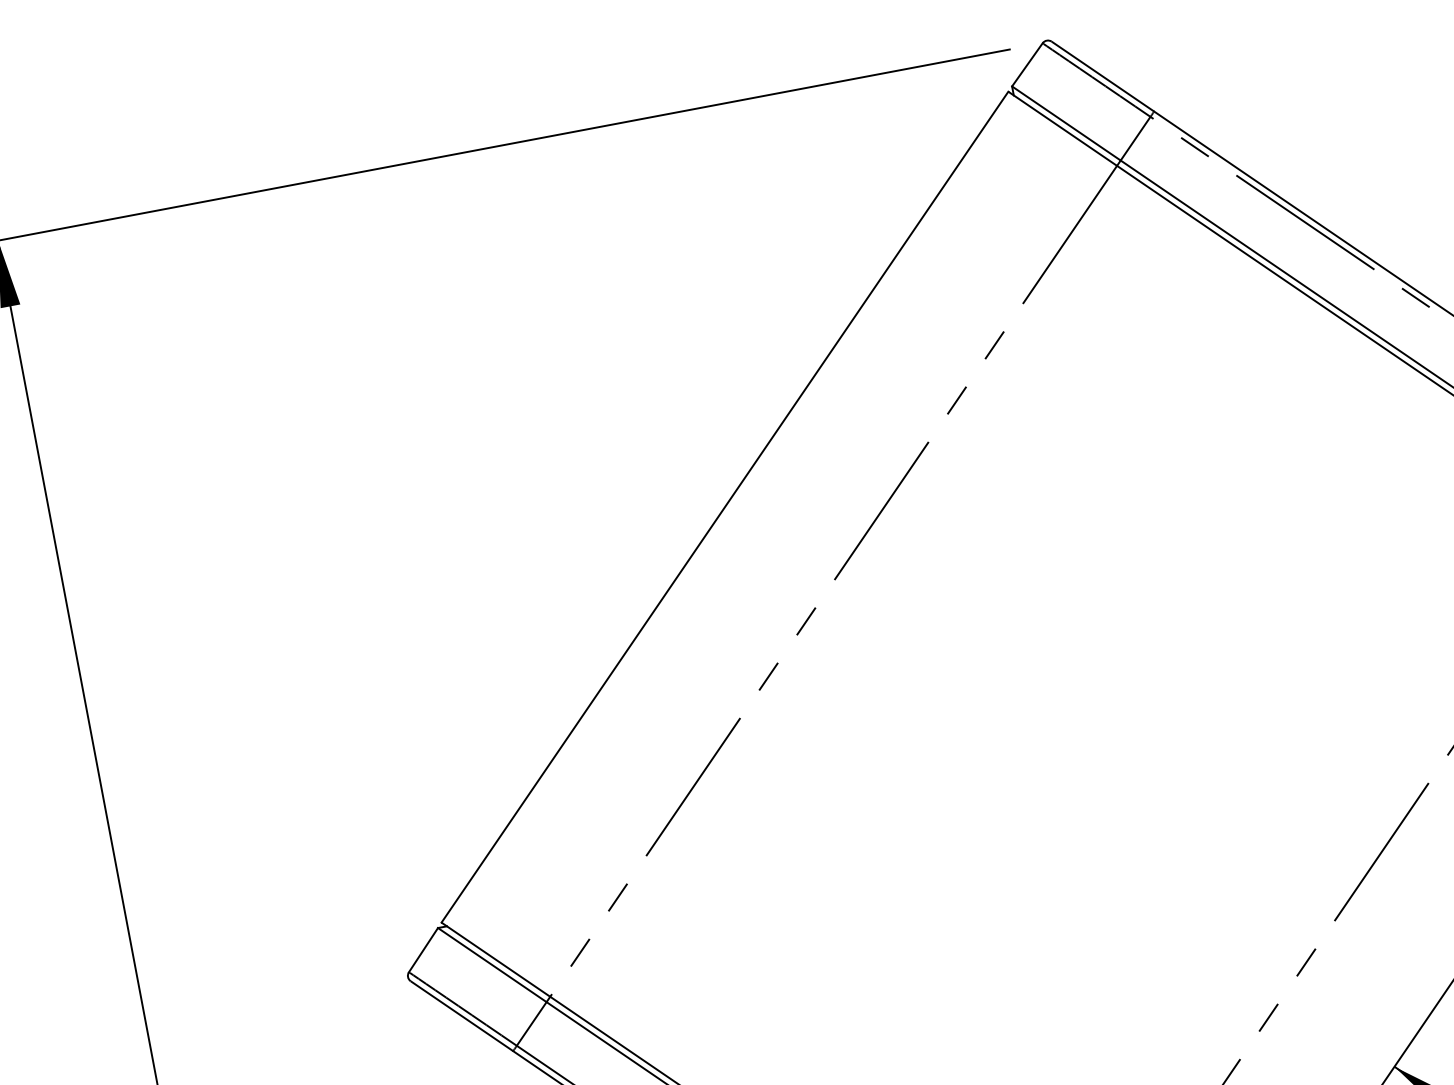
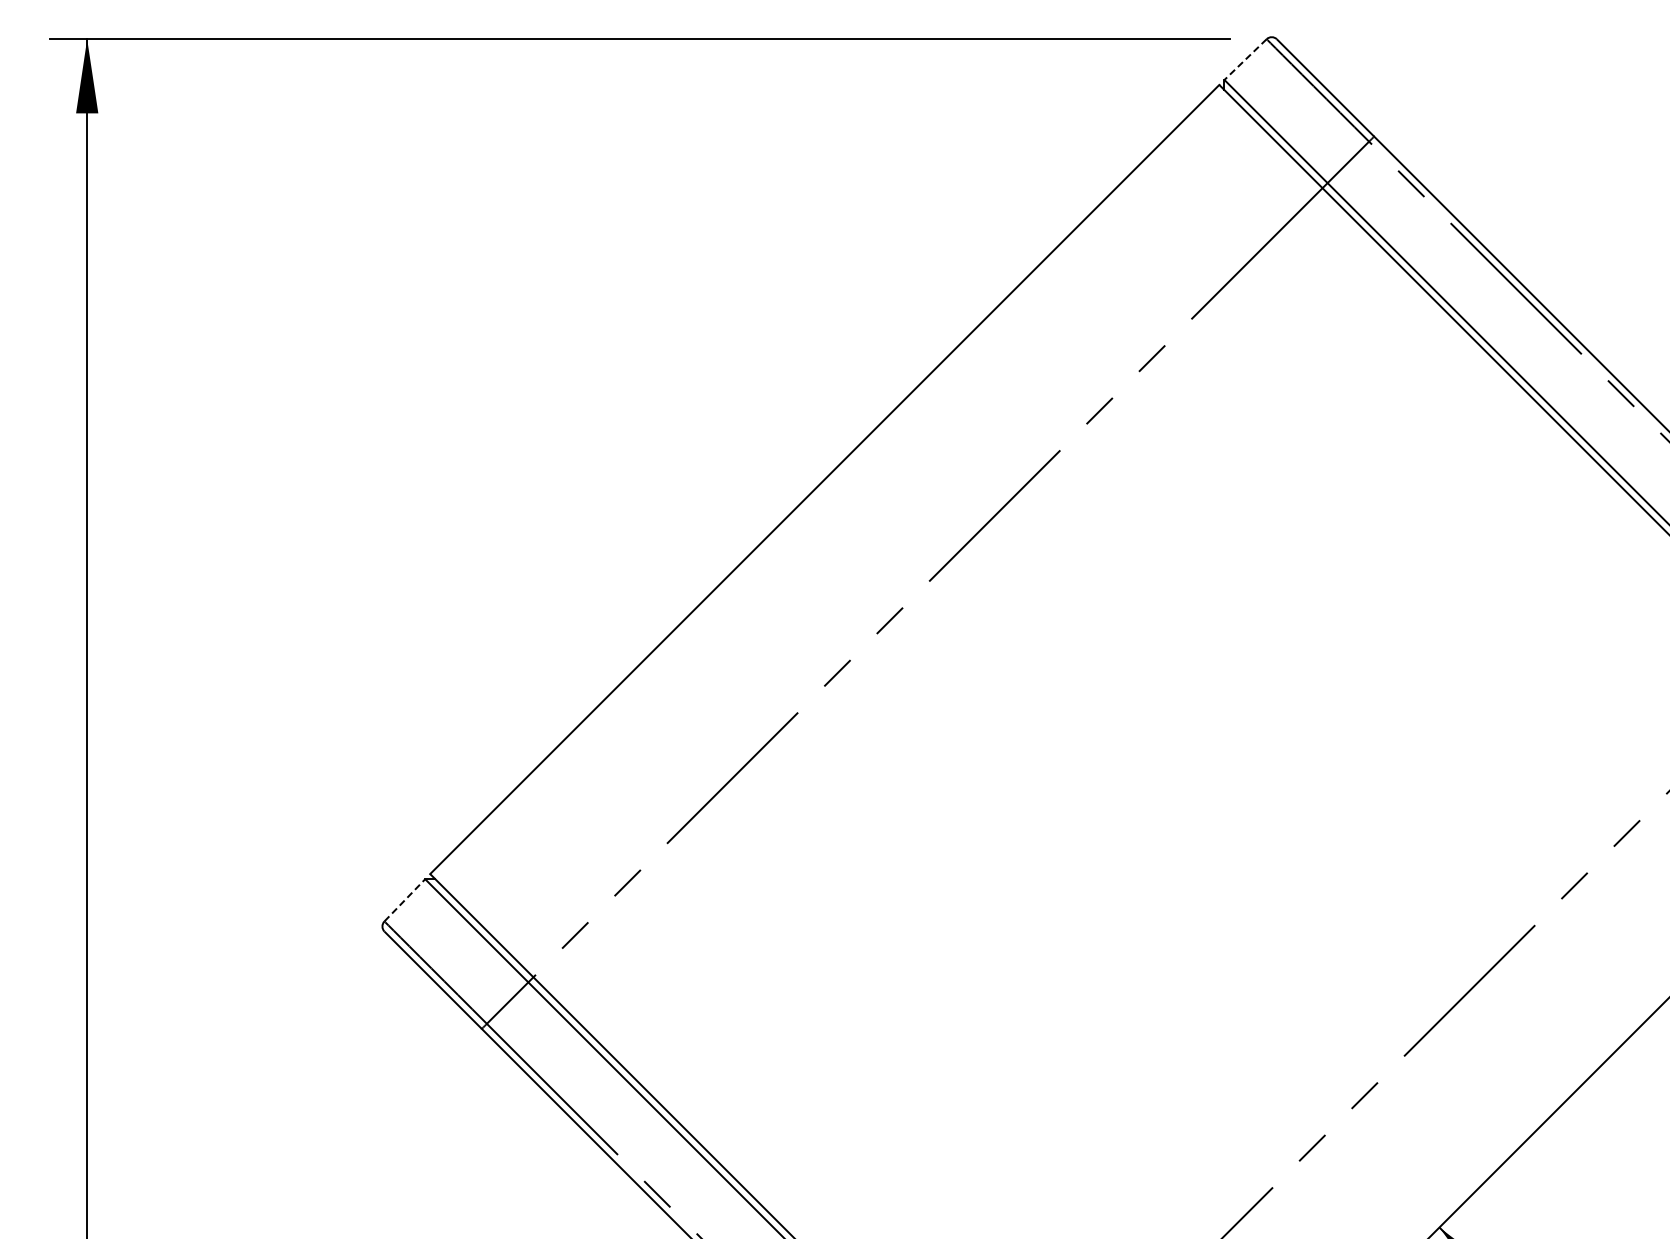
line: (1027, 64) -> (1245, 59), solid -> dashed
line: (423, 949) -> (405, 899), solid -> dashed

